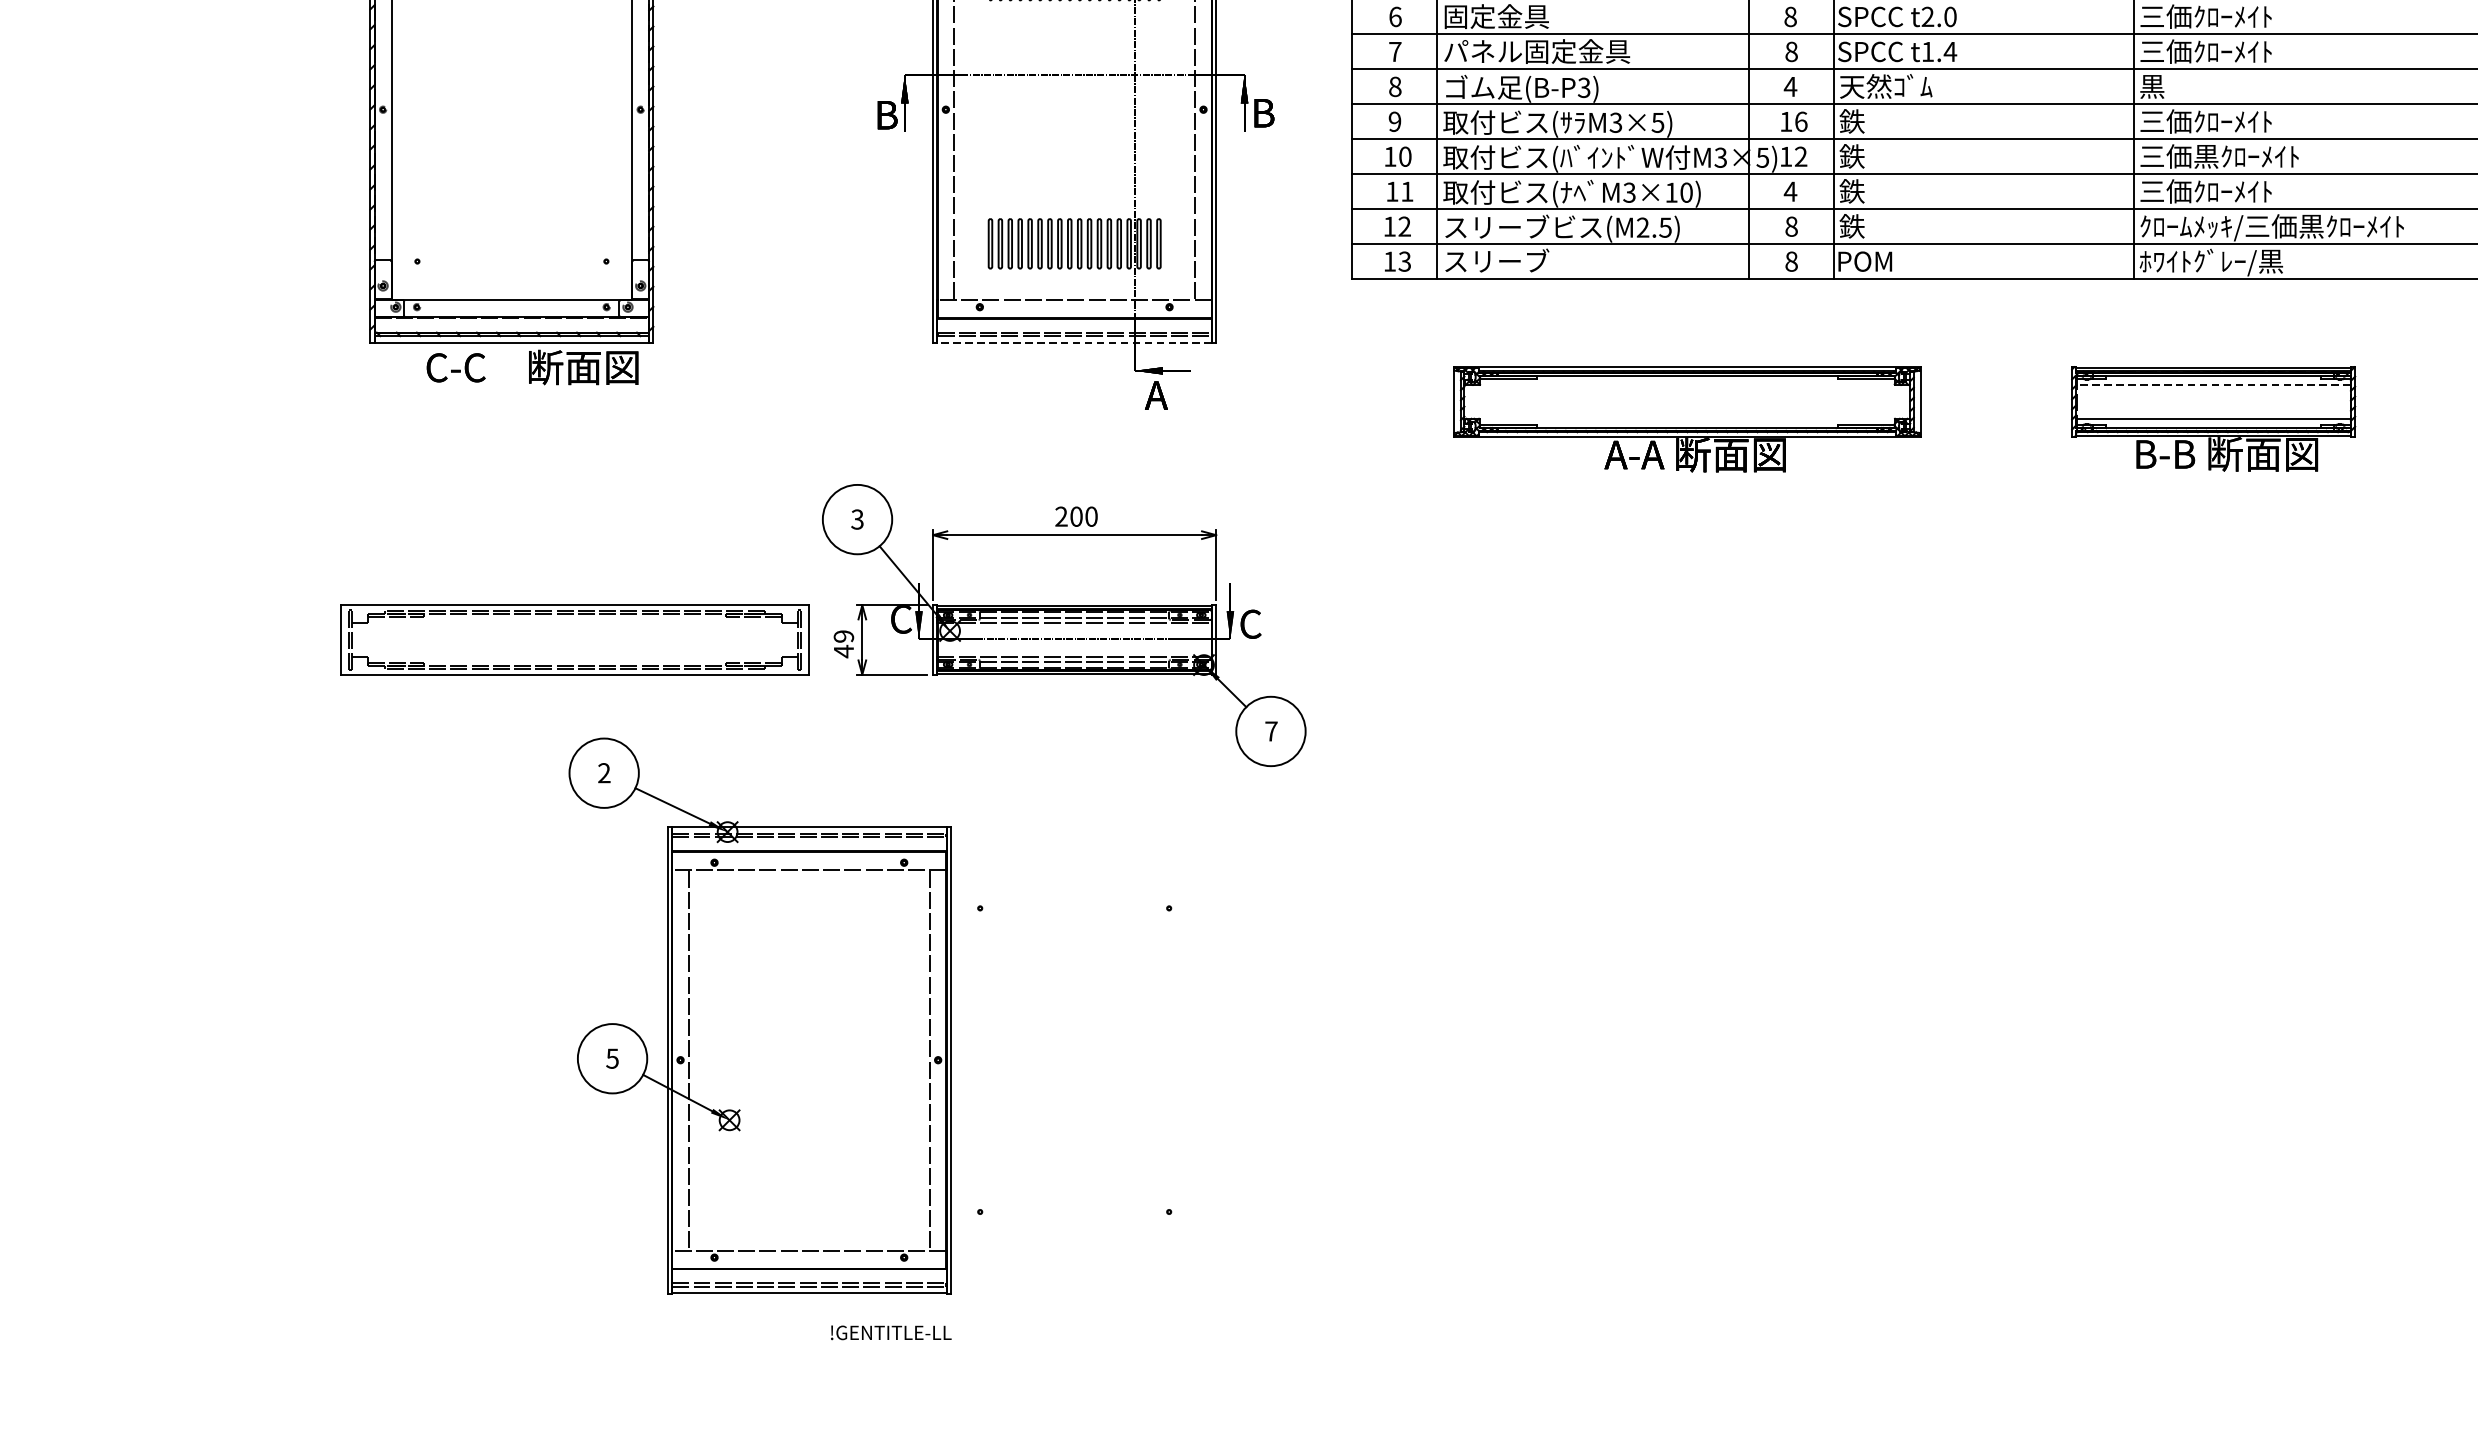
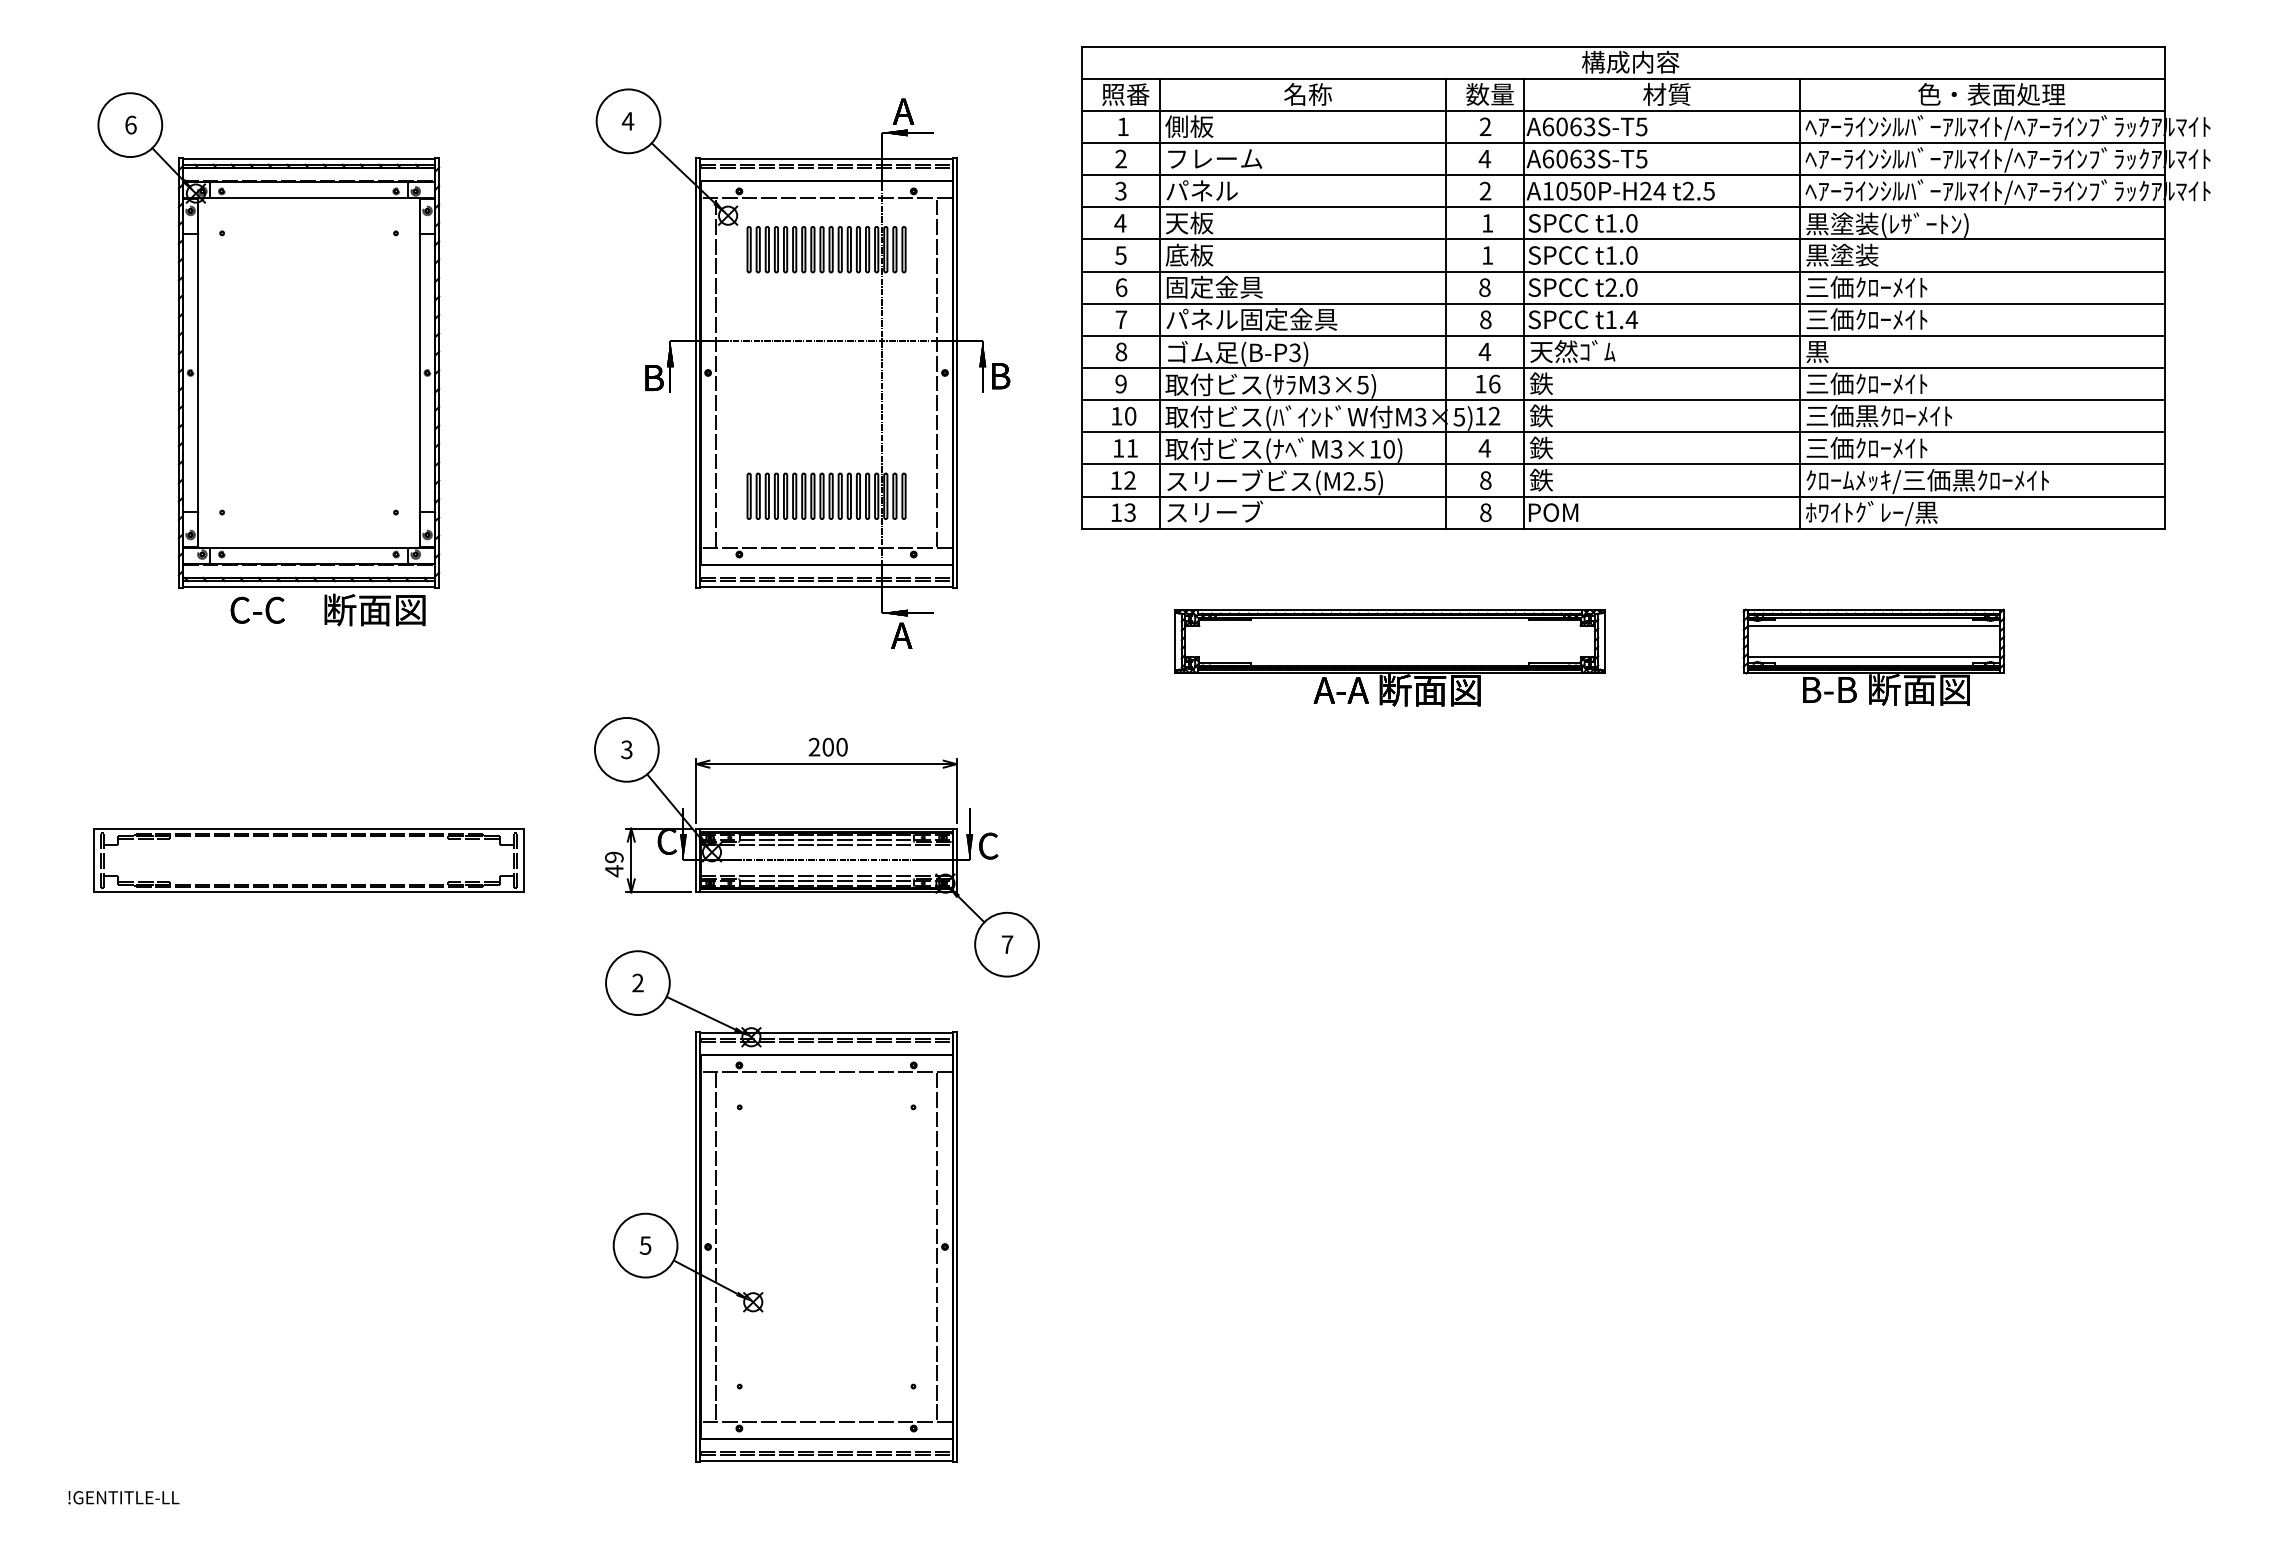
line: (1074, 343) -> (826, 587), dashed -> solid
line: (2213, 384) -> (1873, 625), dashed -> solid
part: (574, 639) -> (308, 860), moved
part: (760, 1016) -> (781, 1206), moved
text: (890, 1332) -> (123, 1497), moved

